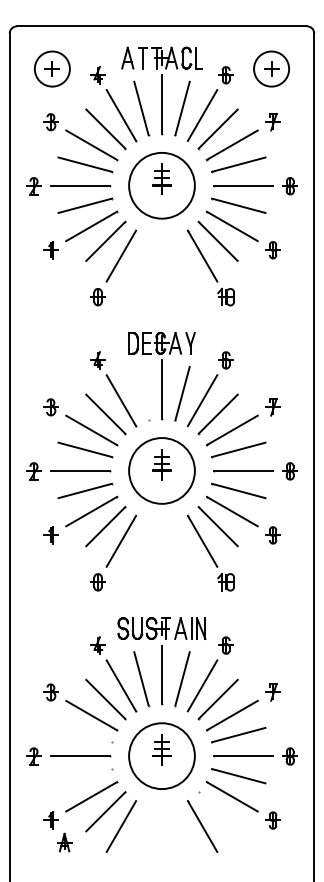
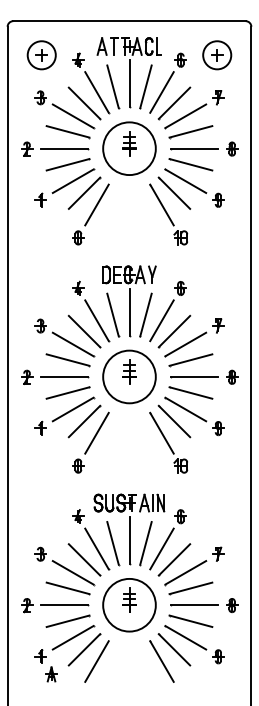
line: (140, 392) -> (112, 314), added
line: (84, 735) -> (67, 588), added
line: (84, 776) -> (67, 621), added
line: (218, 811) -> (174, 649), added

